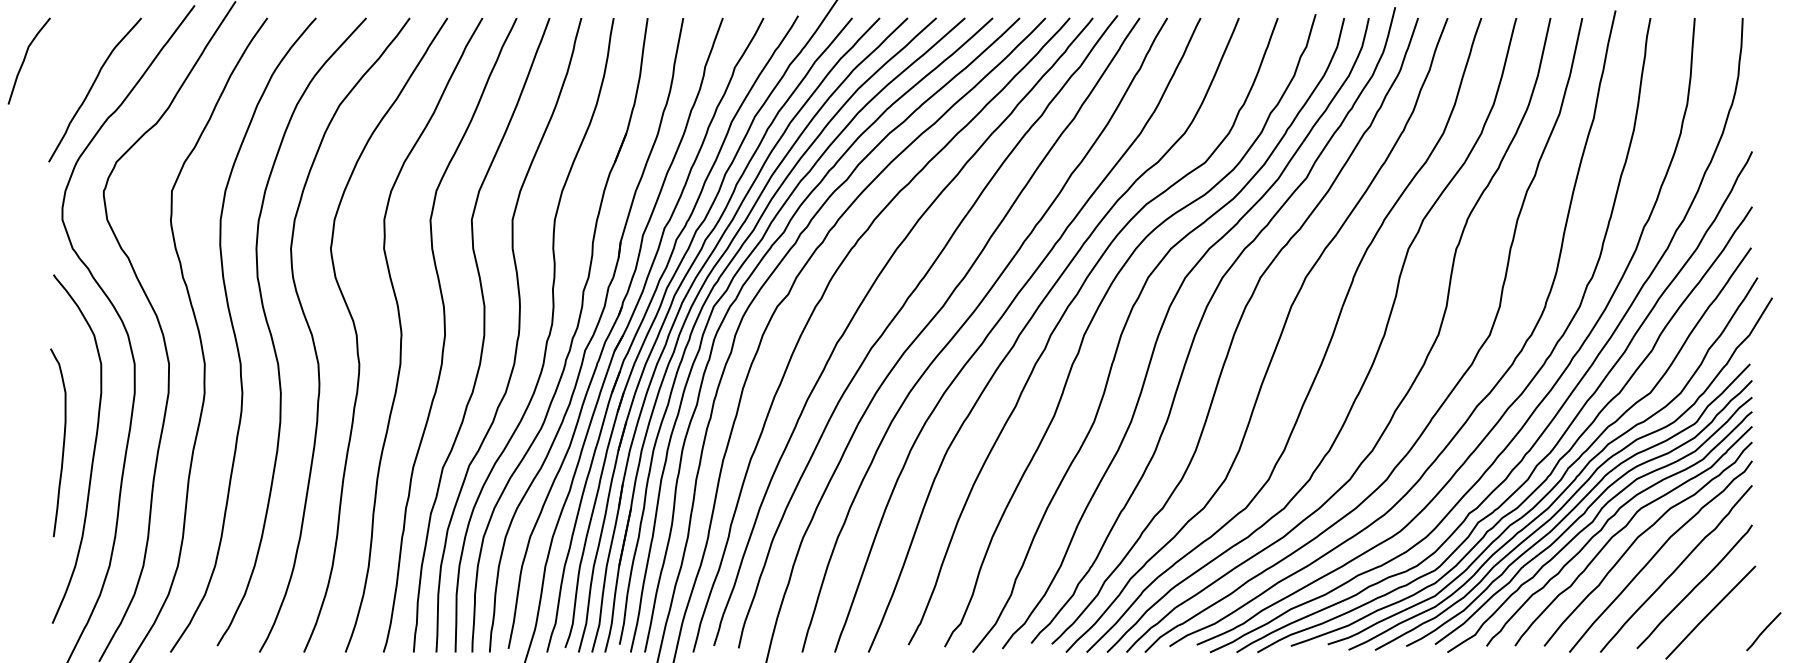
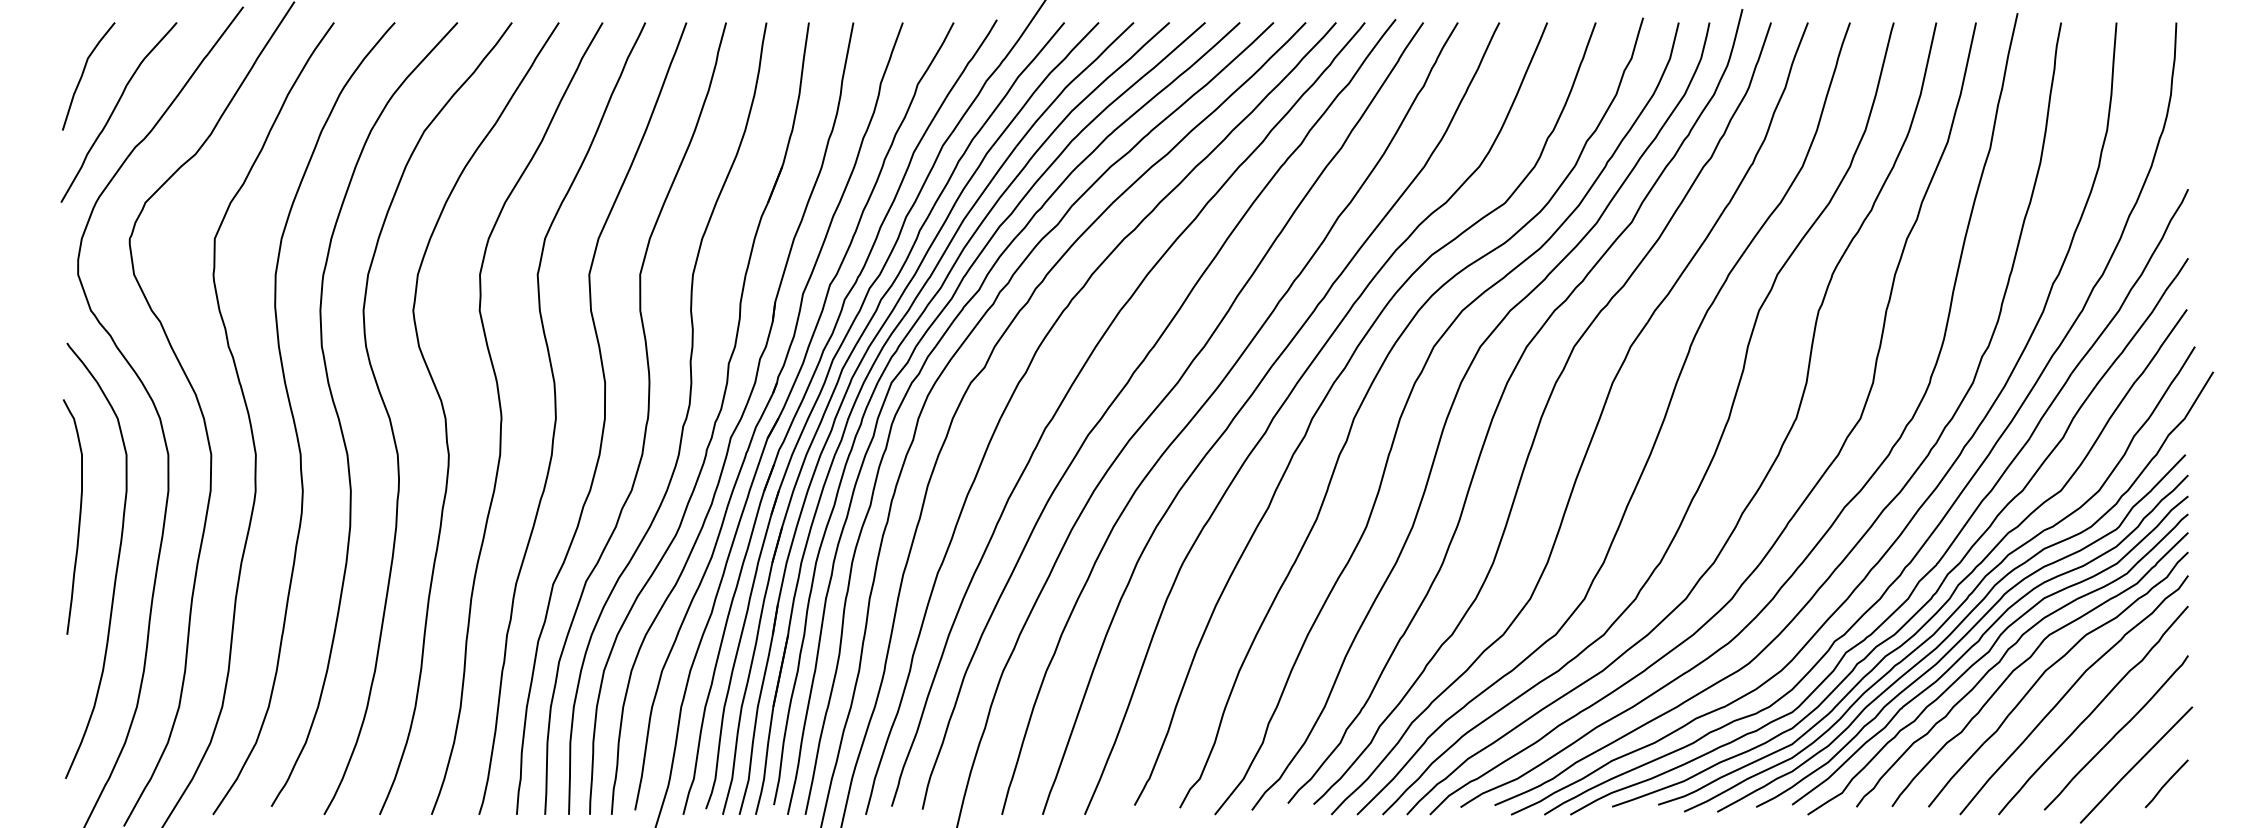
curve: (25, 59) -> (83, 74), moved
curve: (63, 442) -> (79, 516), moved
line: (1763, 631) -> (2166, 783), moved

